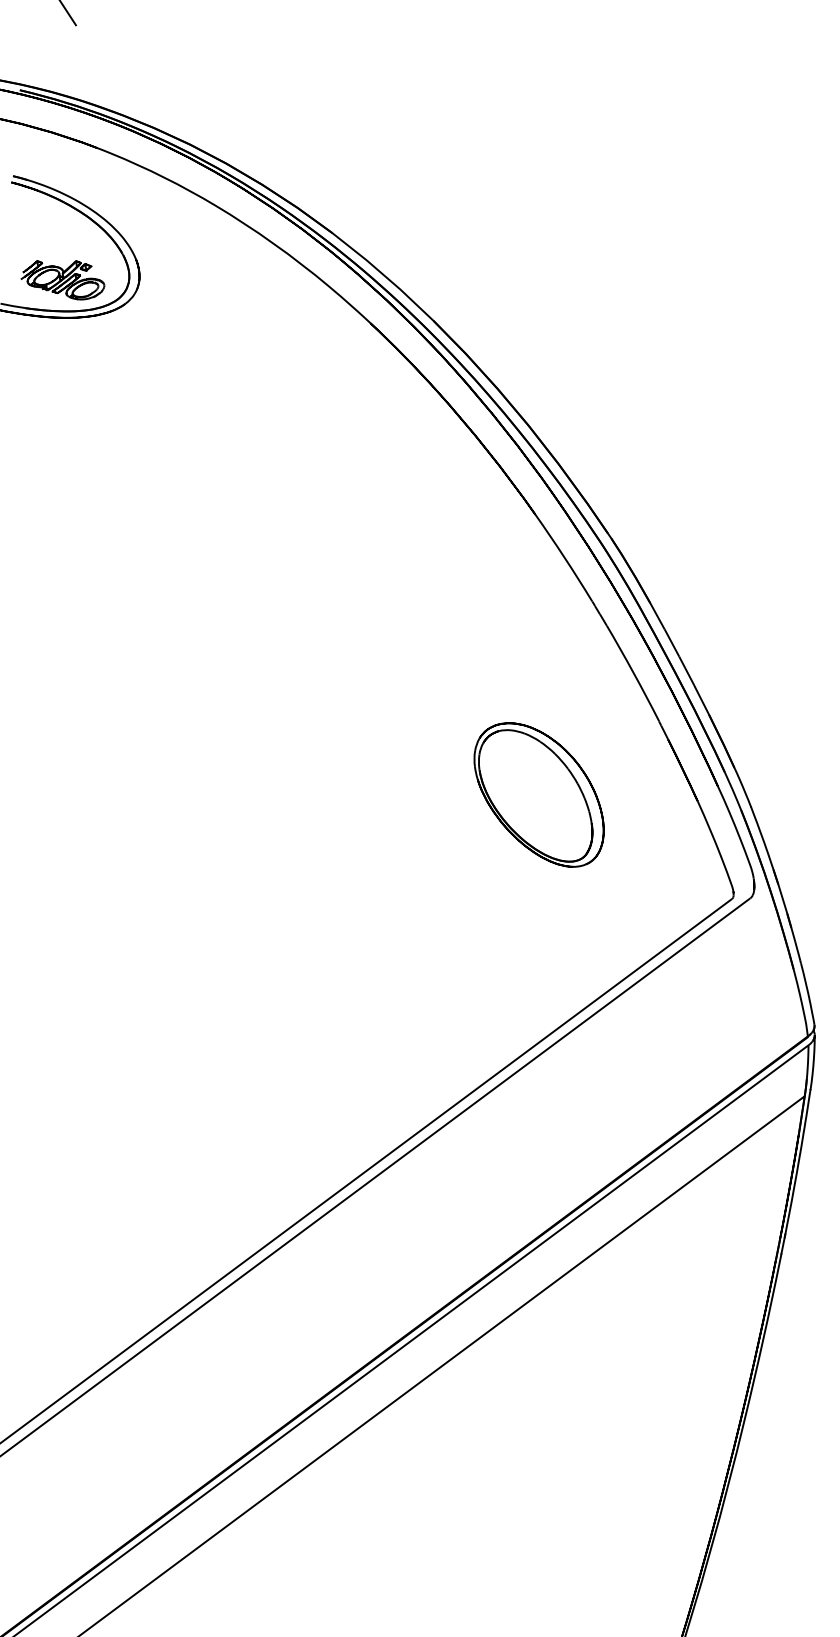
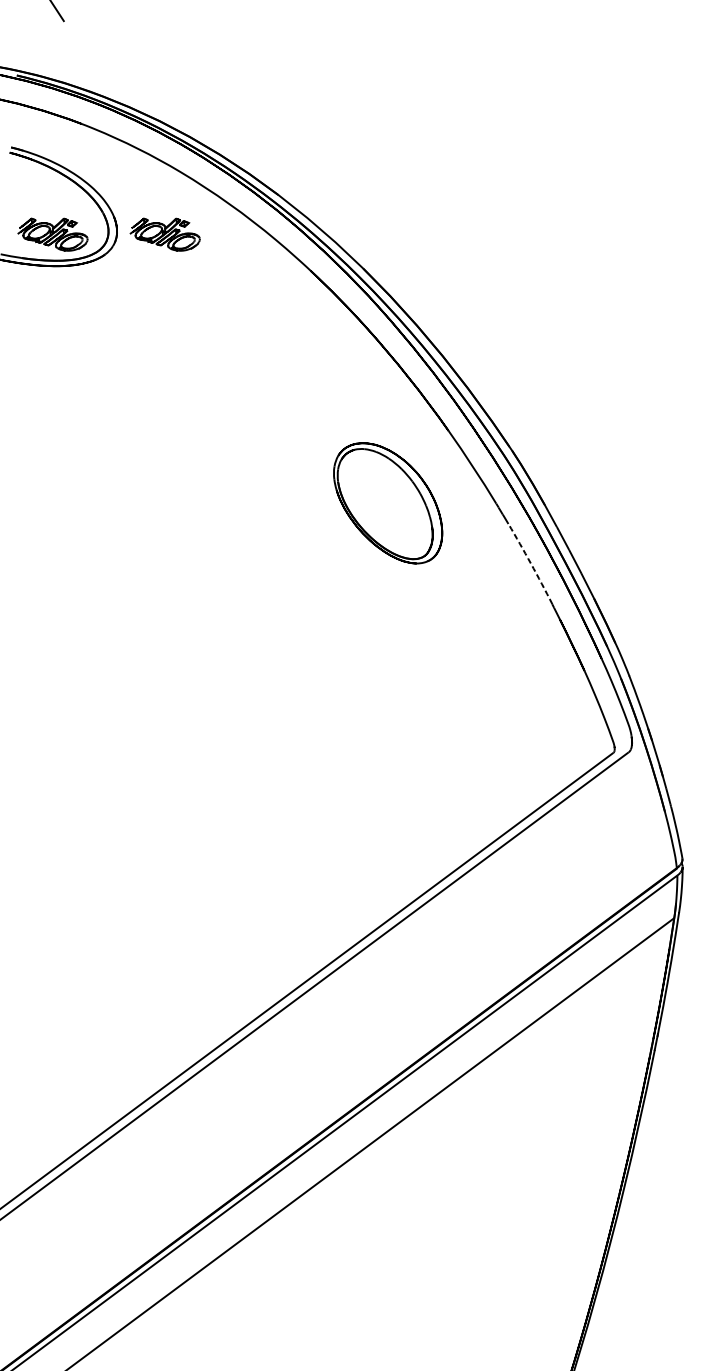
part: (196, 280) -> (164, 234), added
arc: (633, 673) -> (530, 564), solid -> dashed
part: (538, 794) -> (387, 502), moved

